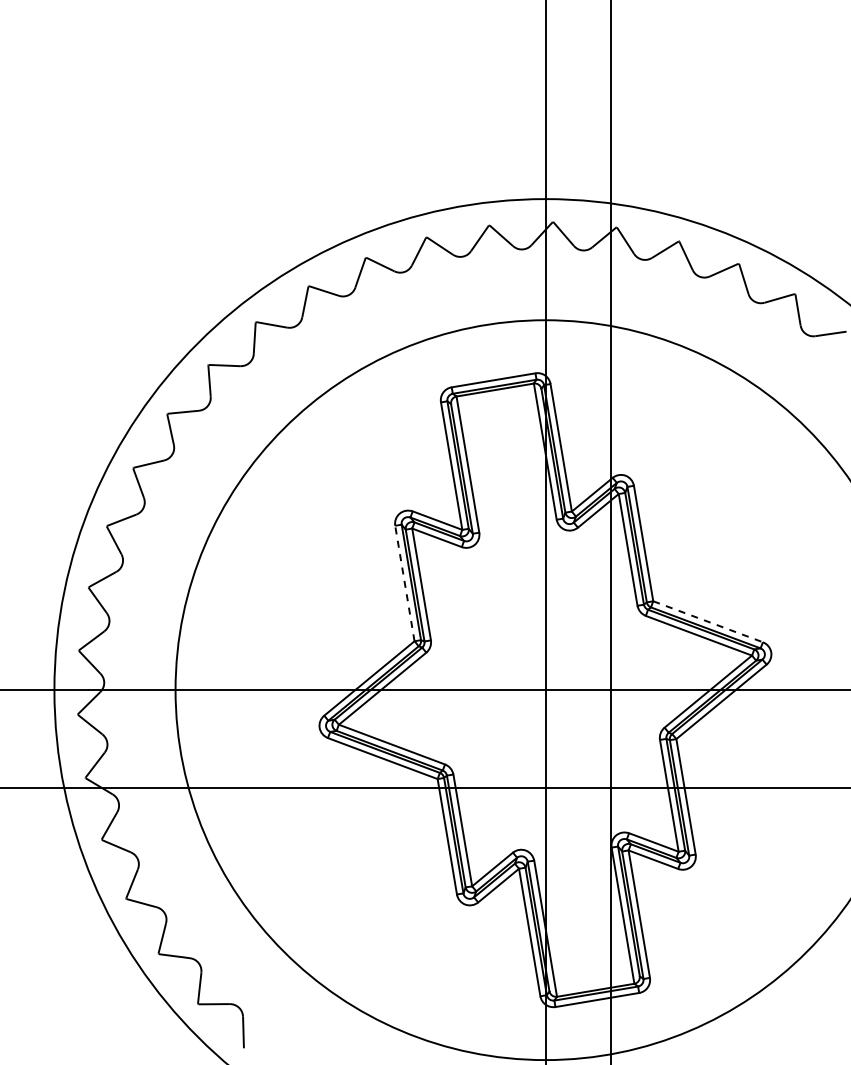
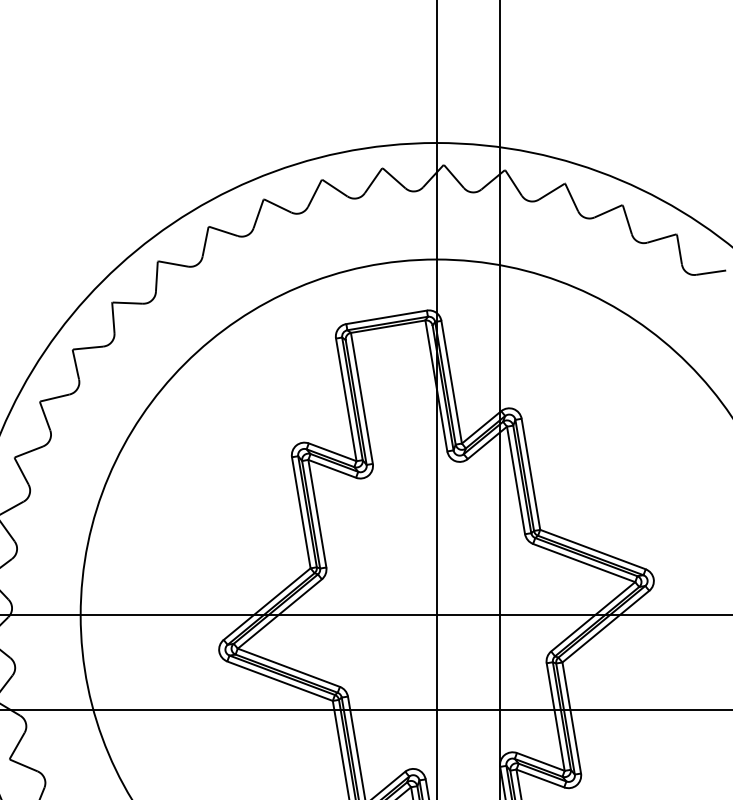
line: (404, 583) -> (300, 512), dashed -> solid
line: (708, 621) -> (593, 549), dashed -> solid

